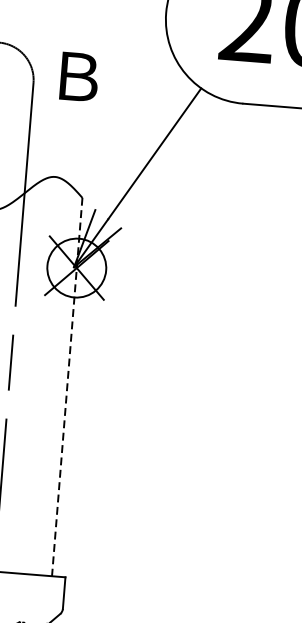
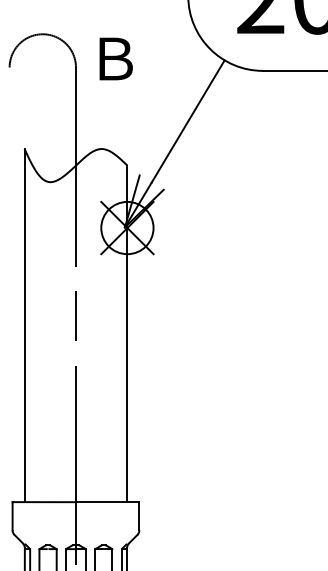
line: (67, 387) -> (127, 334), dashed -> solid

